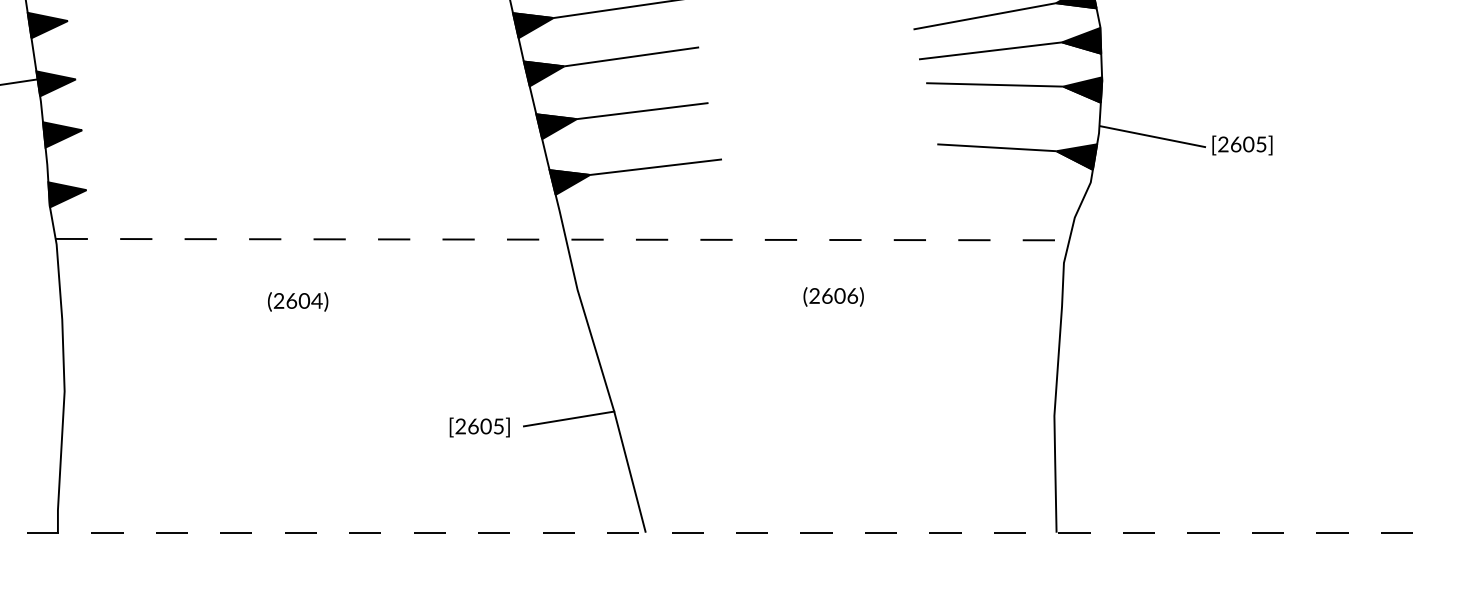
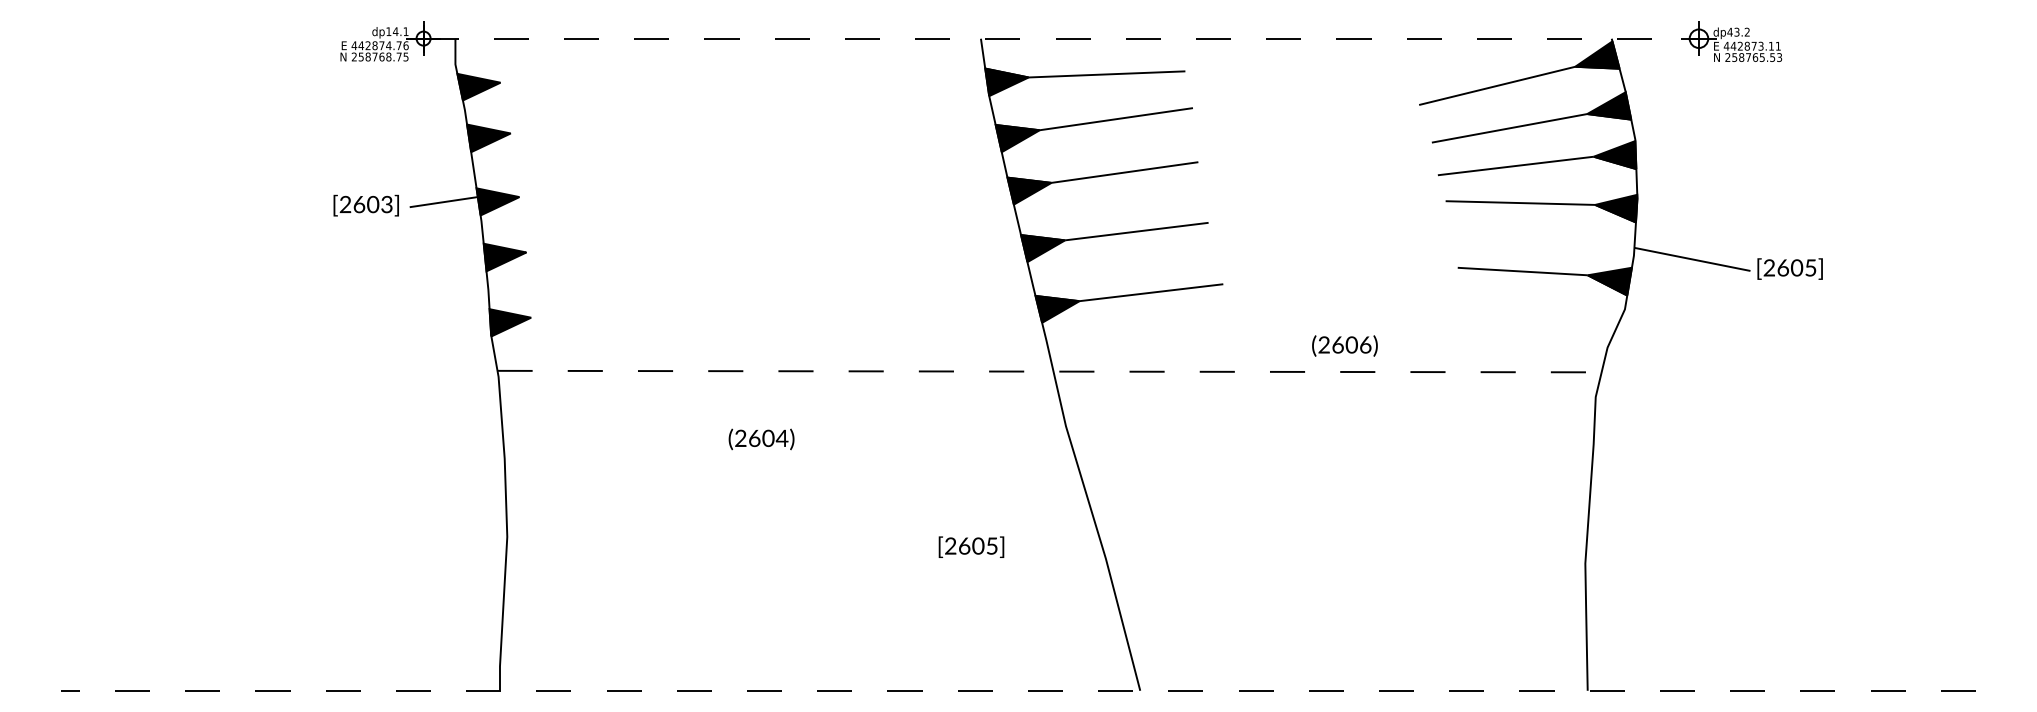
text: (833, 296) -> (1344, 345), moved
line: (568, 418) -> (1056, 566), removed
text: (479, 426) -> (971, 546), moved

